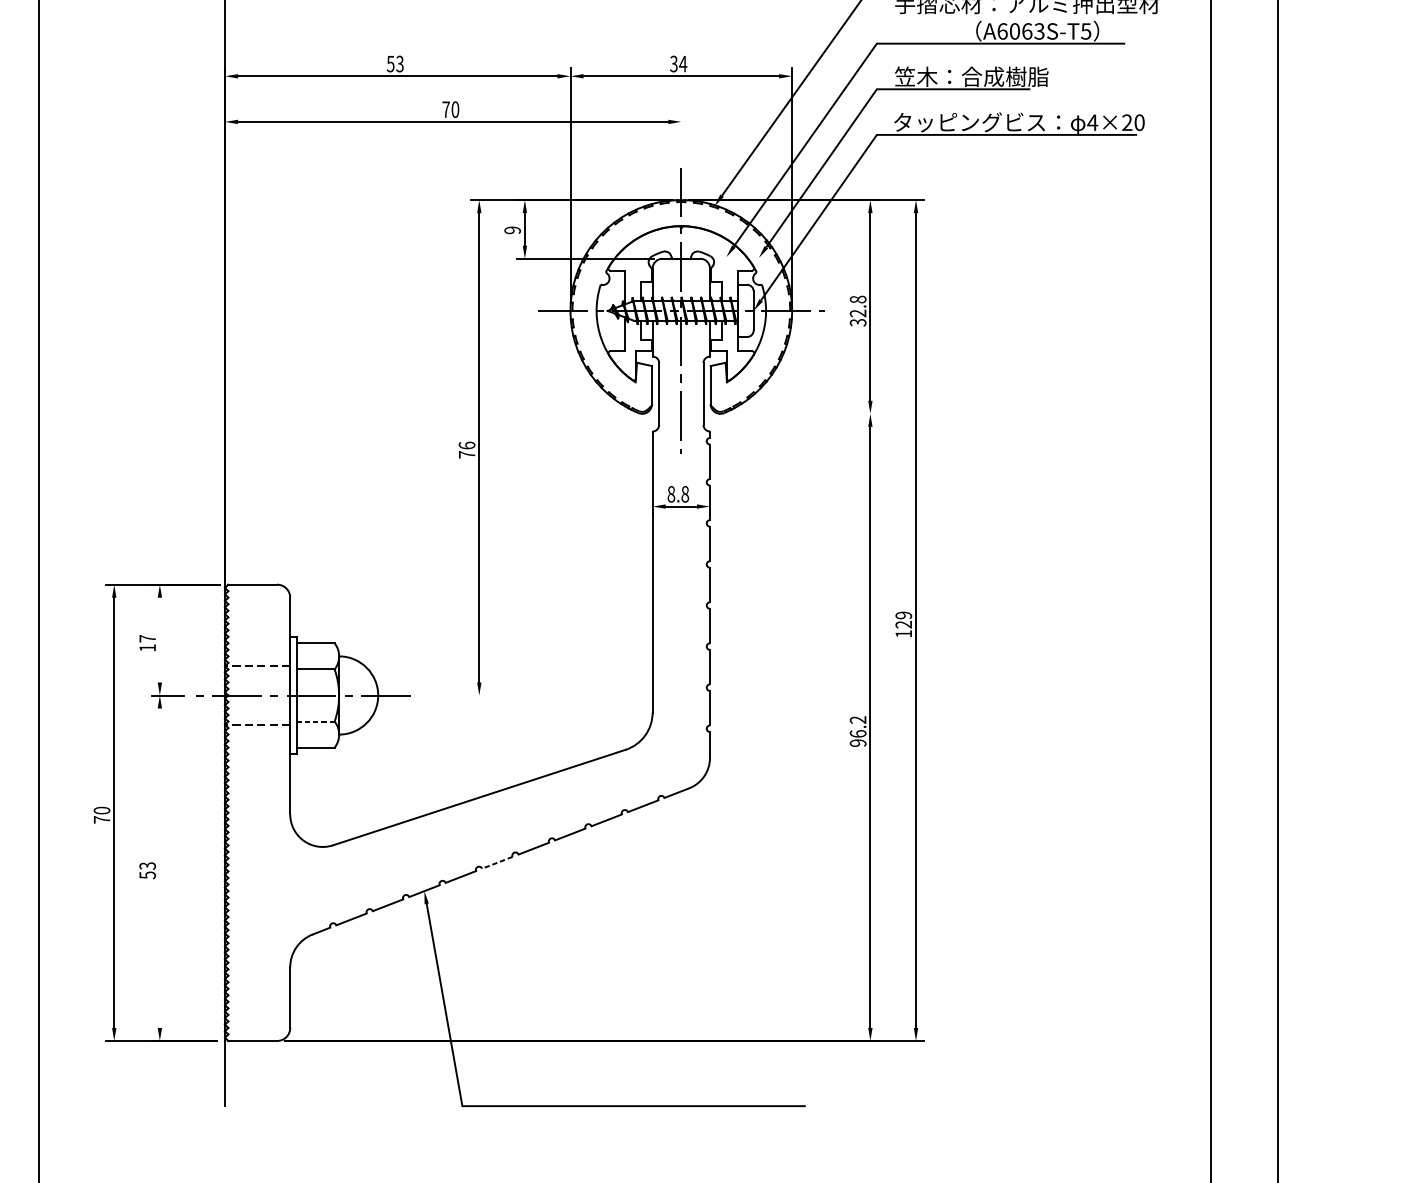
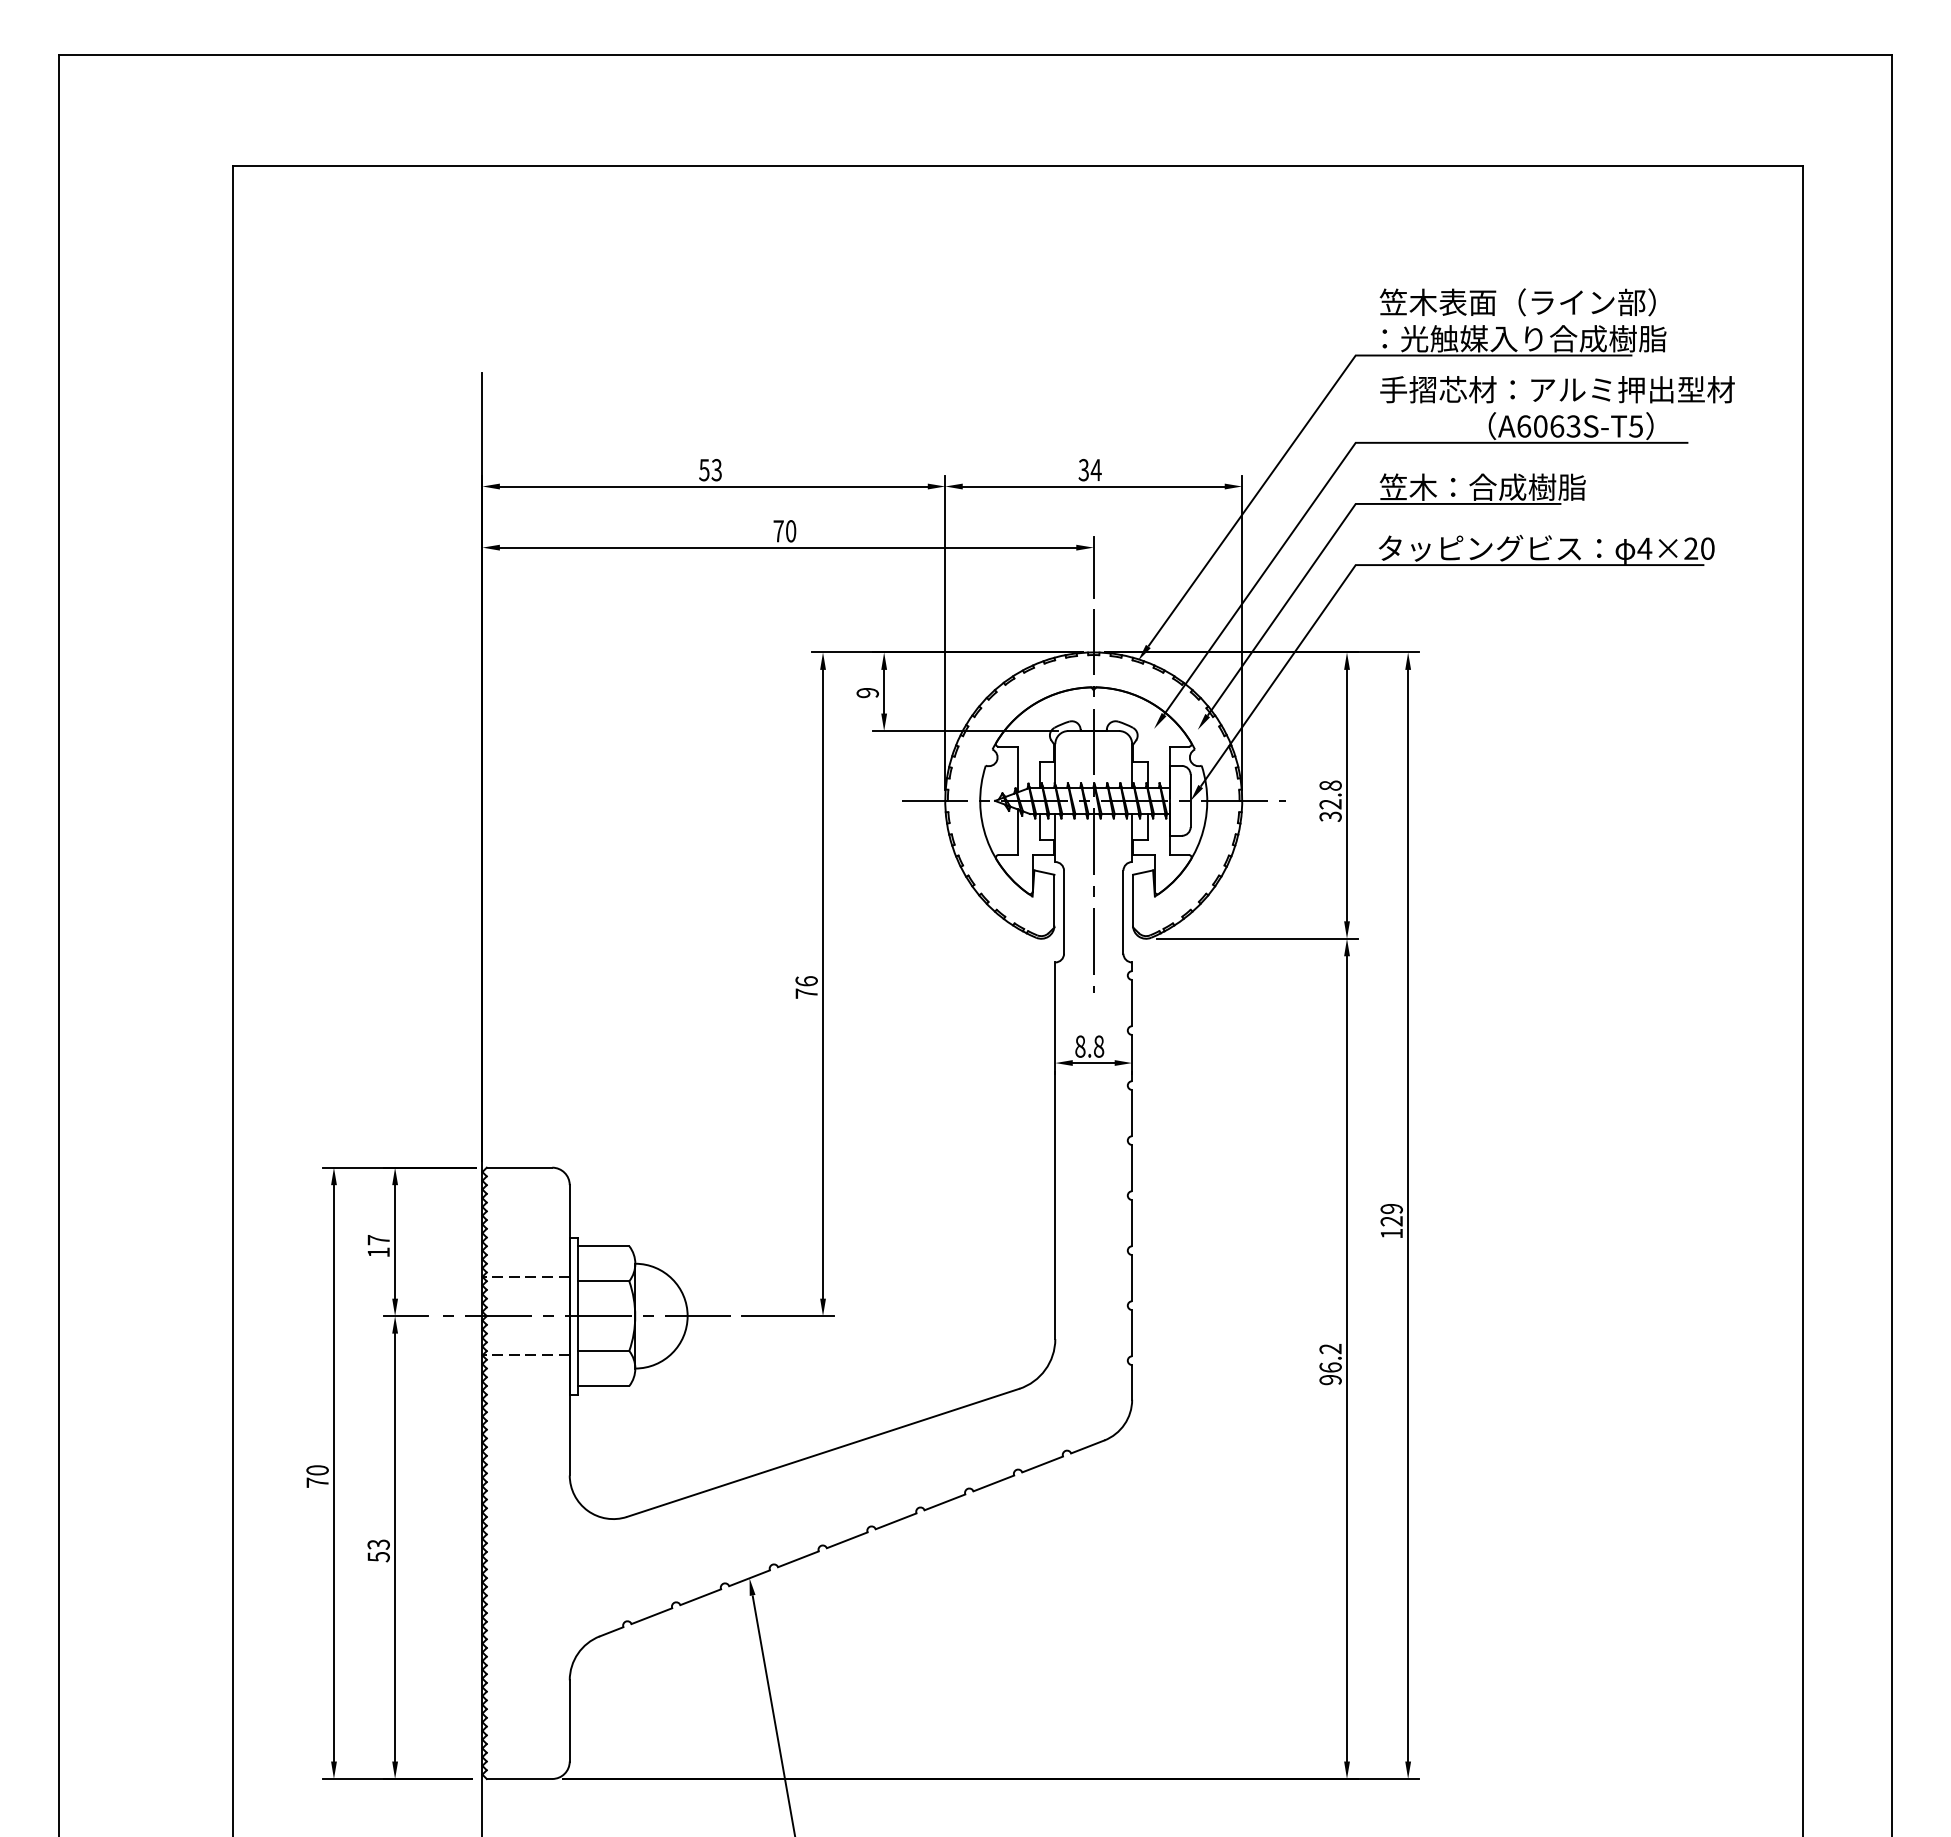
line: (681, 135) -> (1093, 566), added
line: (803, 413) -> (1257, 938), added
line: (160, 639) -> (395, 1241), added
line: (452, 695) -> (787, 1316), added
line: (316, 721) -> (604, 1351), dashed -> solid
line: (497, 862) -> (847, 1540), dashed -> solid
line: (160, 868) -> (395, 1547), added

